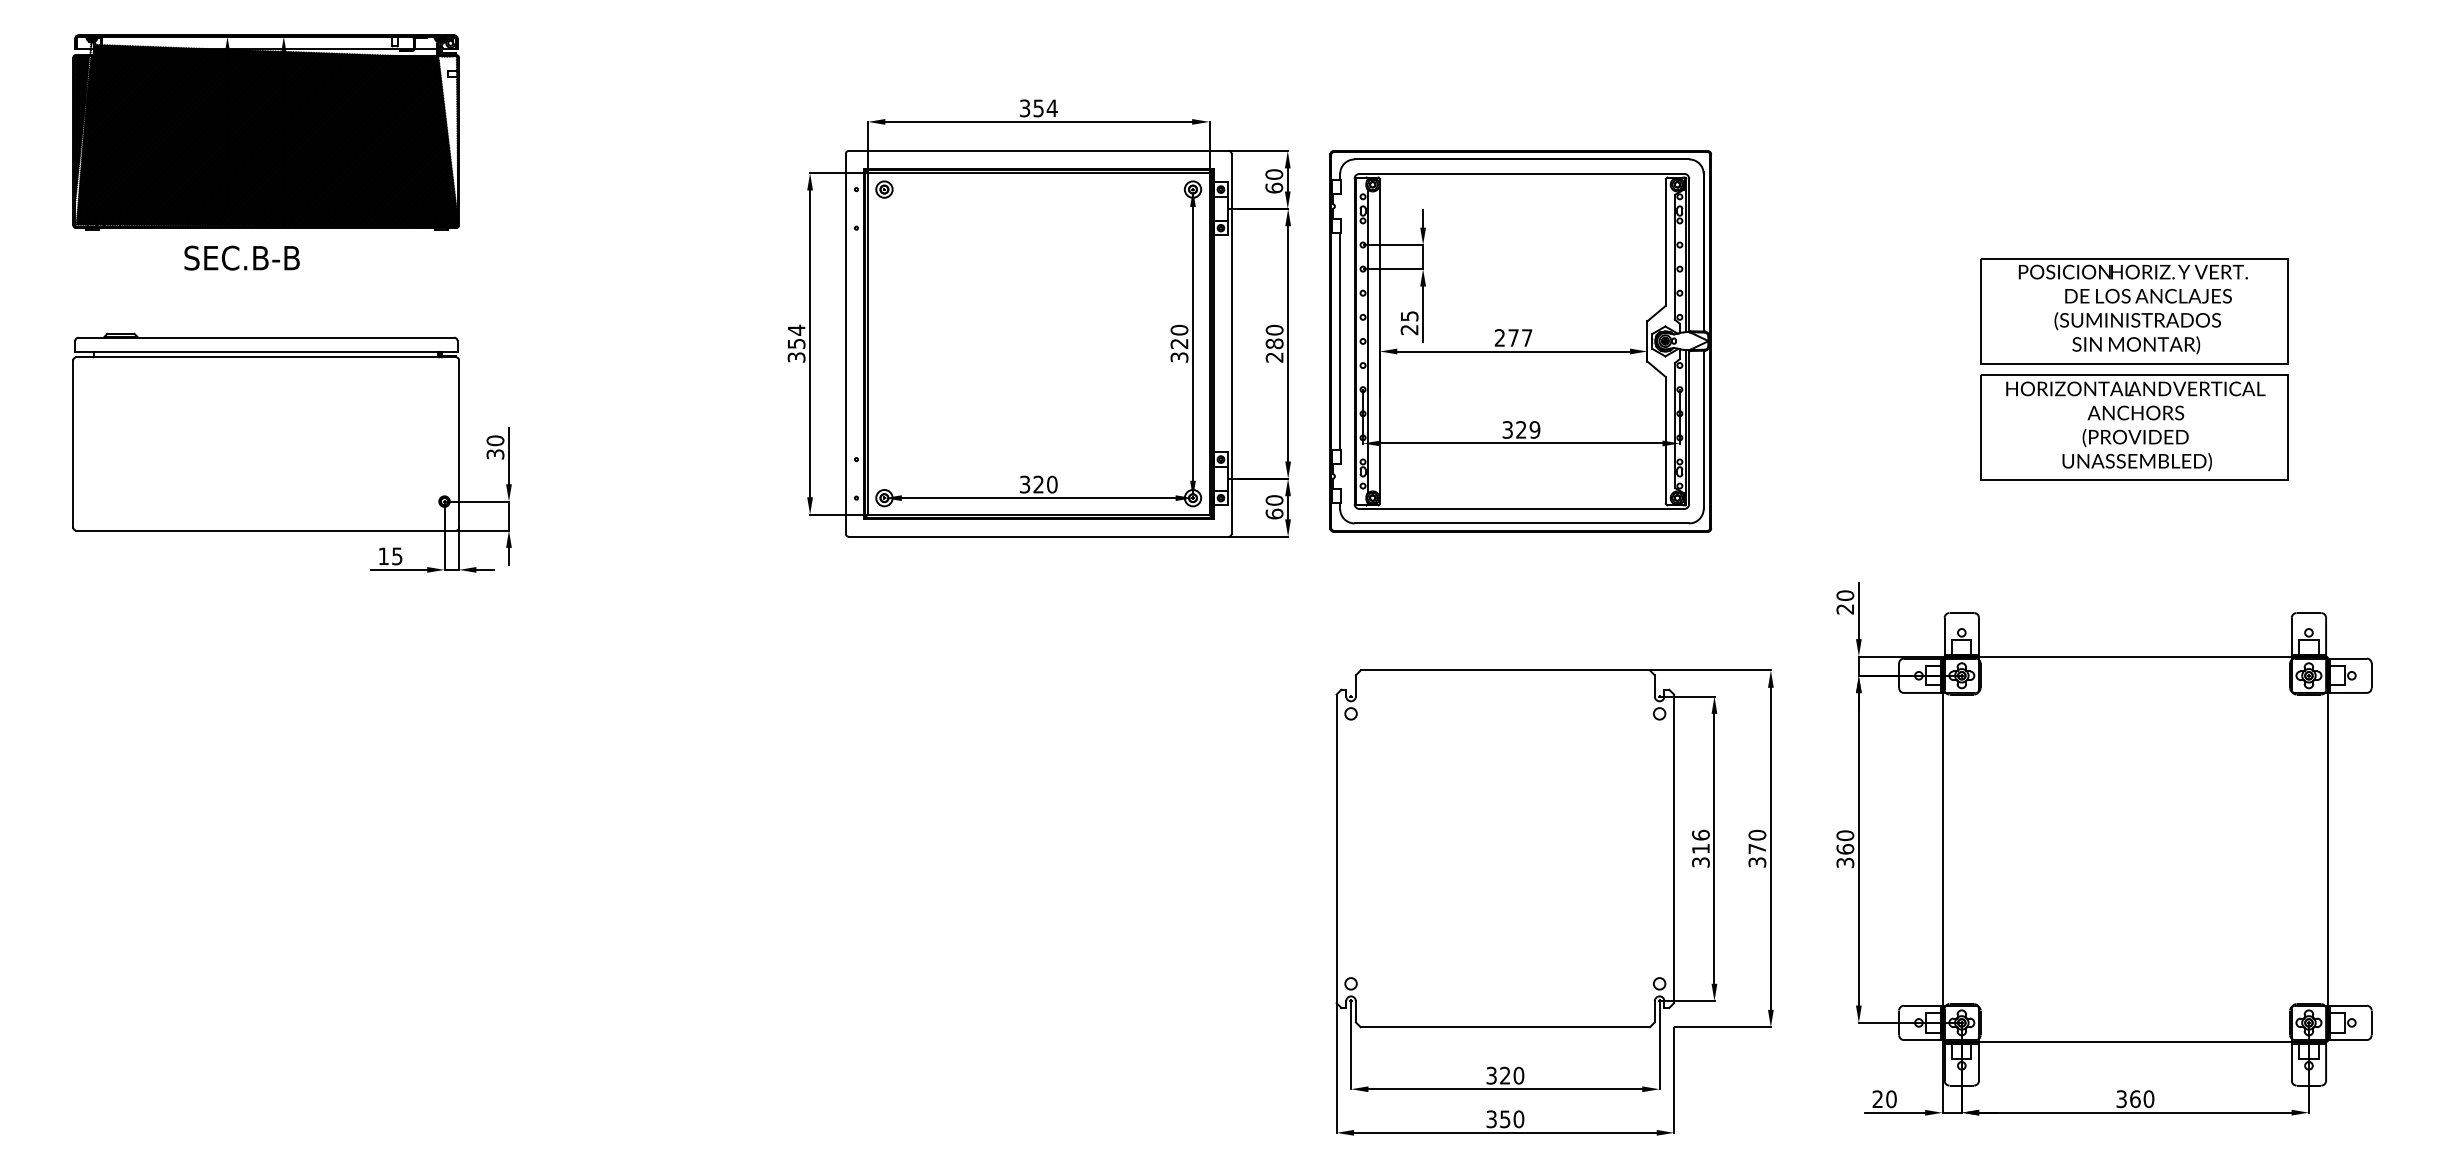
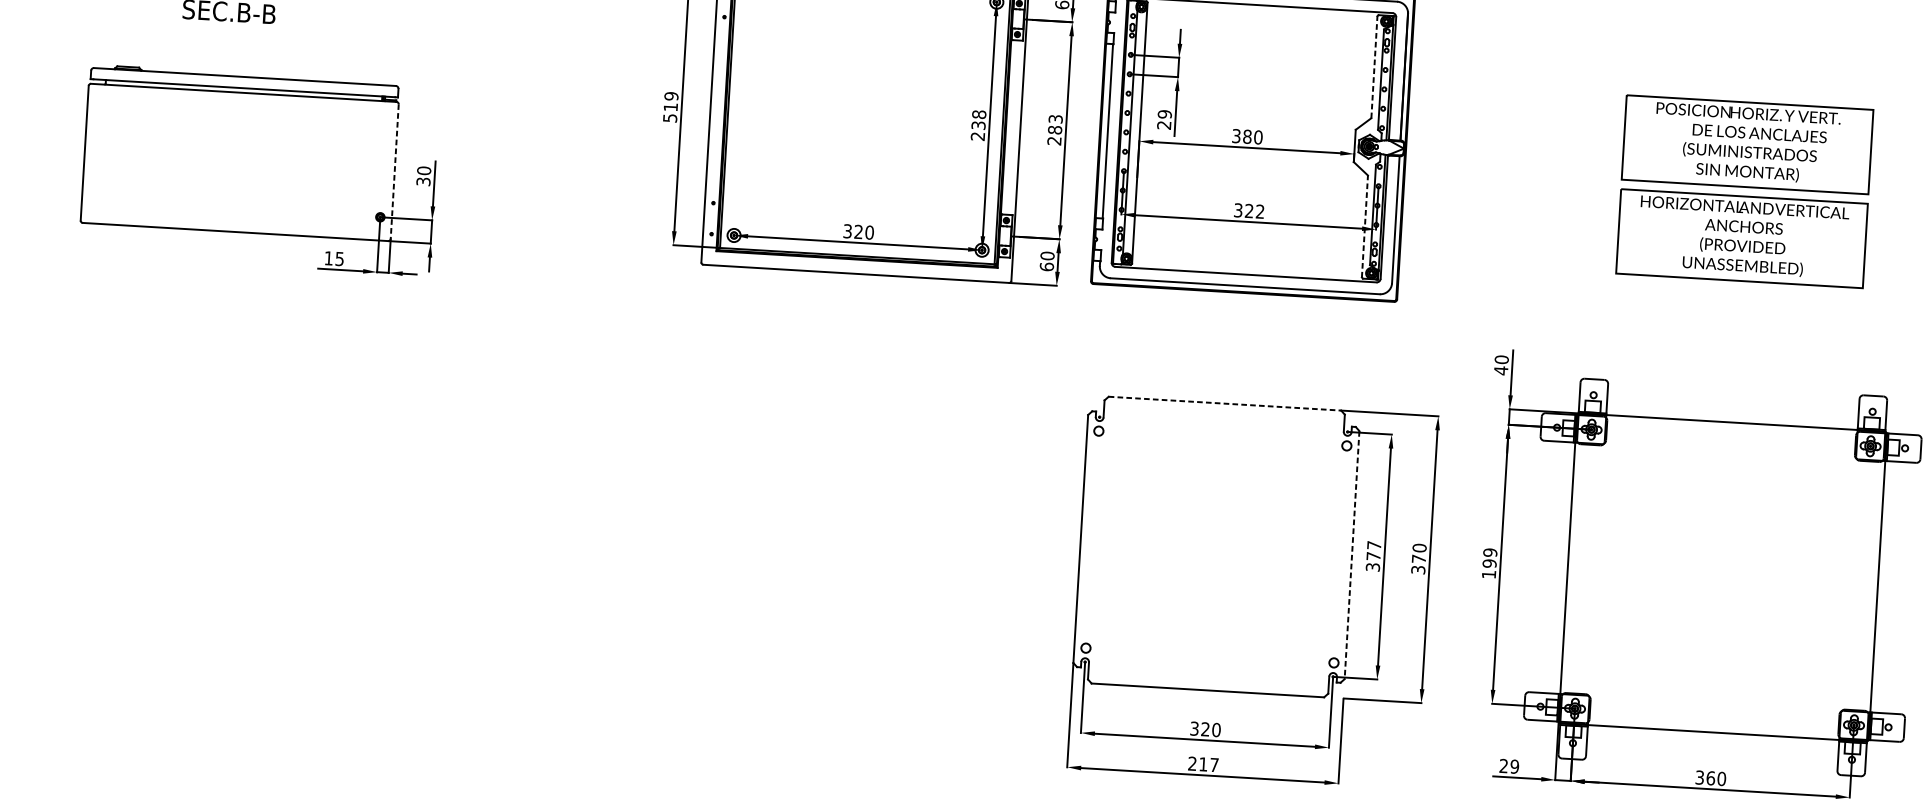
line: (1665, 241) -> (1374, 66), solid -> dashed
text: (1409, 316) -> (1164, 114), 25 -> 29
text: (1274, 329) -> (1055, 118), 280 -> 283
text: (1513, 337) -> (1247, 136), 277 -> 380
text: (796, 343) -> (670, 106), 354 -> 519
text: (1179, 343) -> (978, 125), 320 -> 238
text: (1534, 429) -> (1259, 211), 329 -> 322
line: (1665, 440) -> (1364, 226), solid -> dashed
line: (459, 444) -> (395, 172), solid -> dashed
text: (1844, 608) -> (1500, 370), 20 -> 40
line: (1505, 670) -> (1225, 403), solid -> dashed
text: (1700, 841) -> (1373, 550), 316 -> 377
line: (1674, 849) -> (1352, 555), solid -> dashed
text: (1845, 849) -> (1489, 563), 360 -> 199
text: (1891, 1099) -> (1514, 766), 20 -> 29
text: (1505, 1119) -> (1203, 764), 350 -> 217

